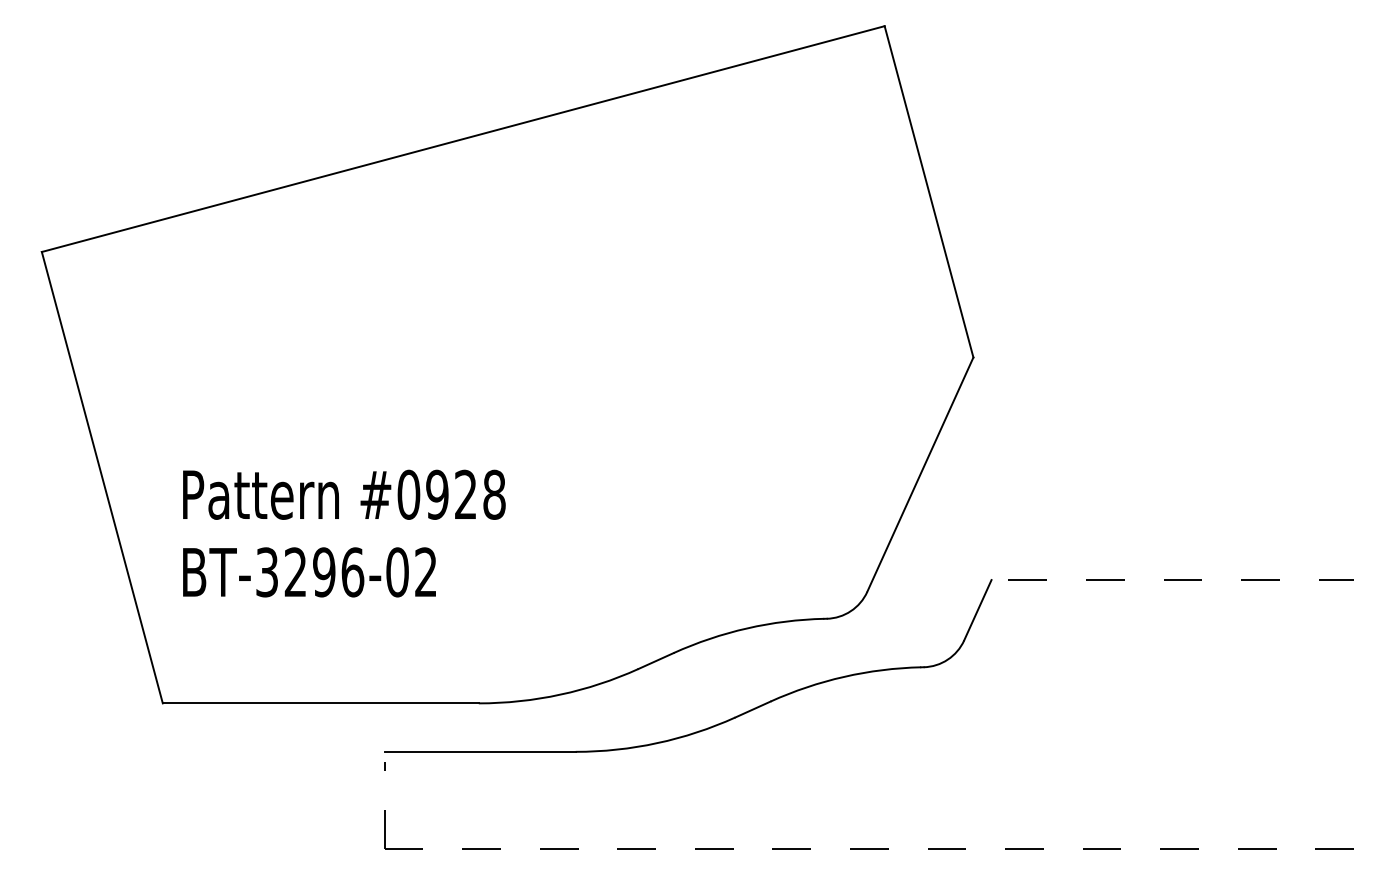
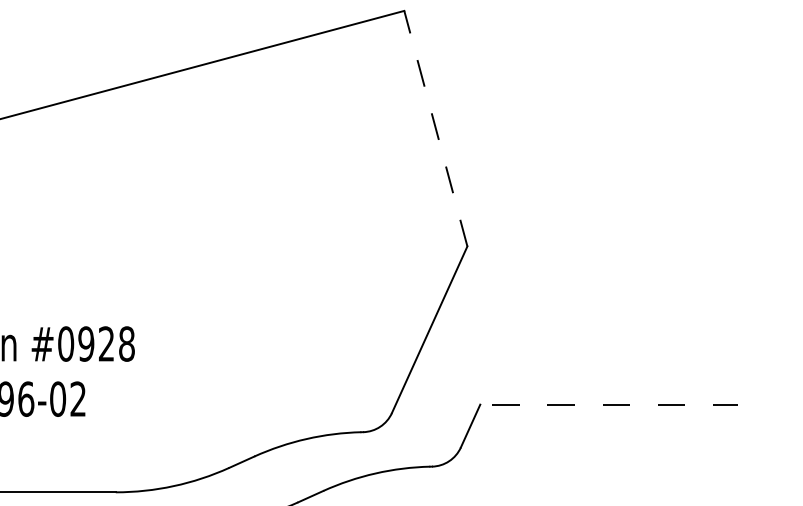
line: (929, 191) -> (436, 128), solid -> dashed

